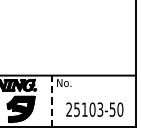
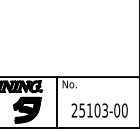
line: (51, 100) -> (57, 101), dashed -> solid
text: (112, 109) -> (117, 110), 25103-50 -> 25103-00

